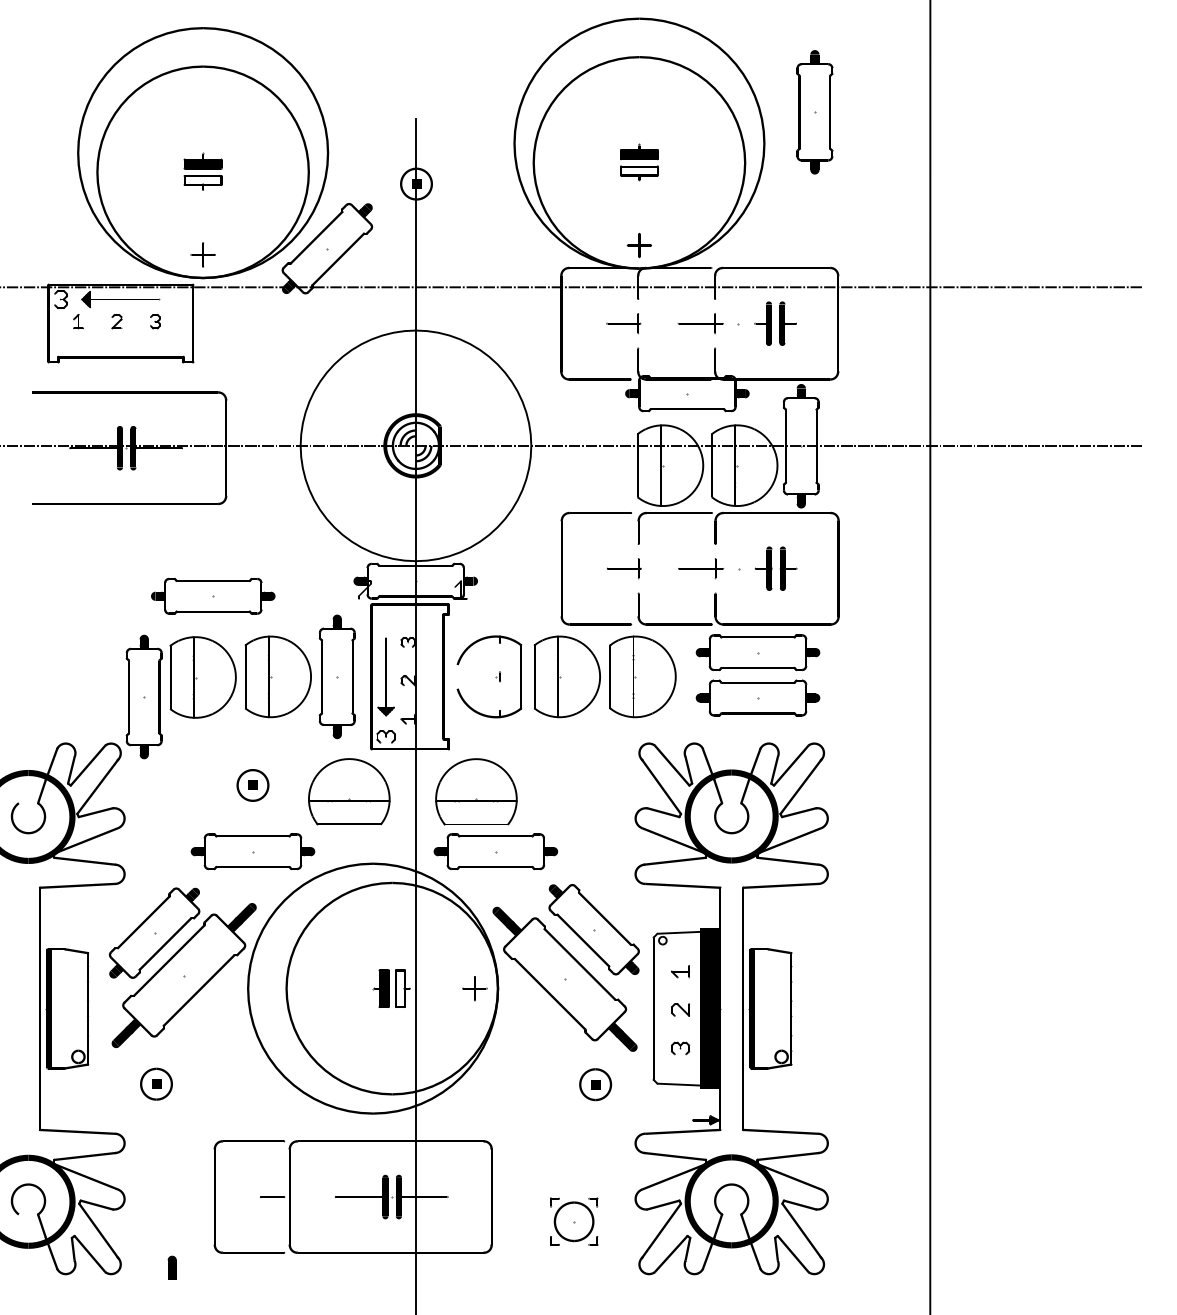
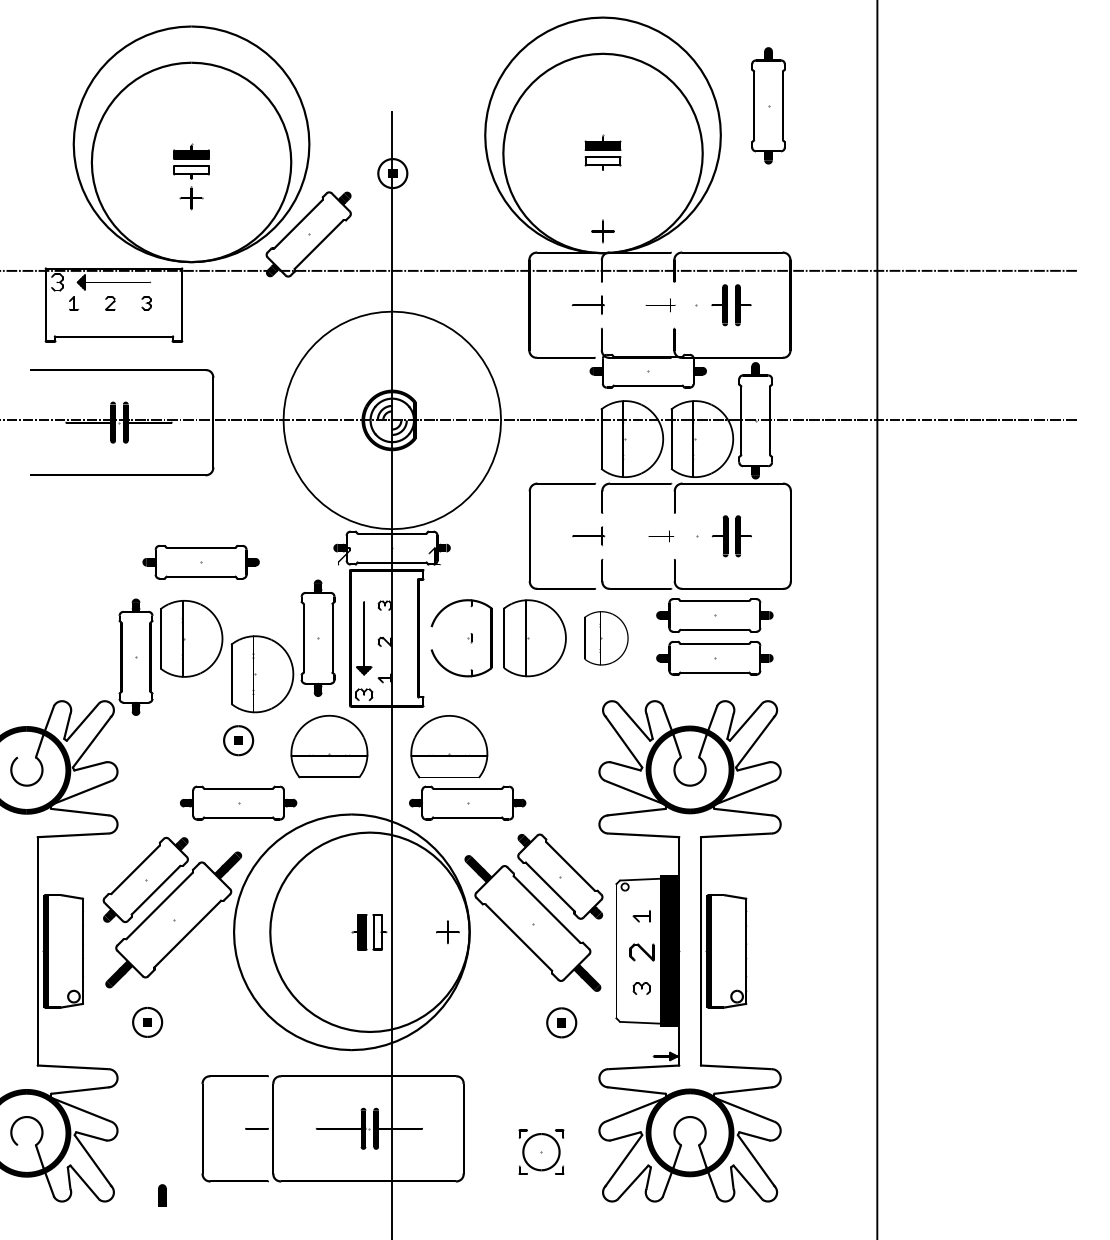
part: (203, 255) -> (191, 198), moved
part: (700, 324) -> (660, 305), size x0.7
part: (700, 568) -> (660, 536), size x0.6
part: (278, 677) -> (262, 674), moved
part: (643, 677) -> (606, 638), size x0.7
part: (680, 1010) -> (641, 952), size x1.4

